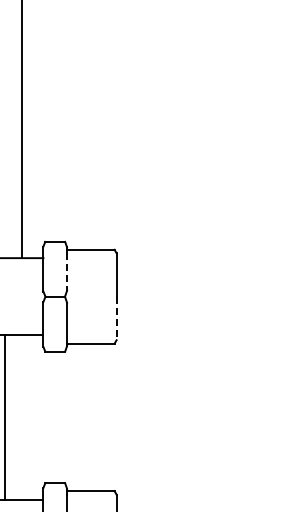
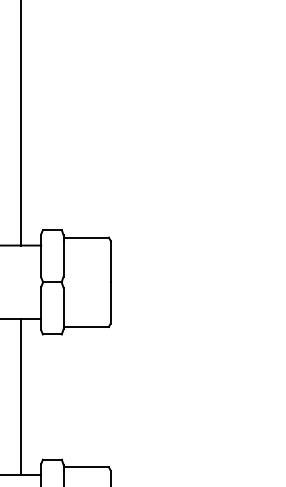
line: (67, 272) -> (64, 259), dashed -> solid
line: (116, 318) -> (110, 302), dashed -> solid
line: (5, 417) -> (21, 397), moved

